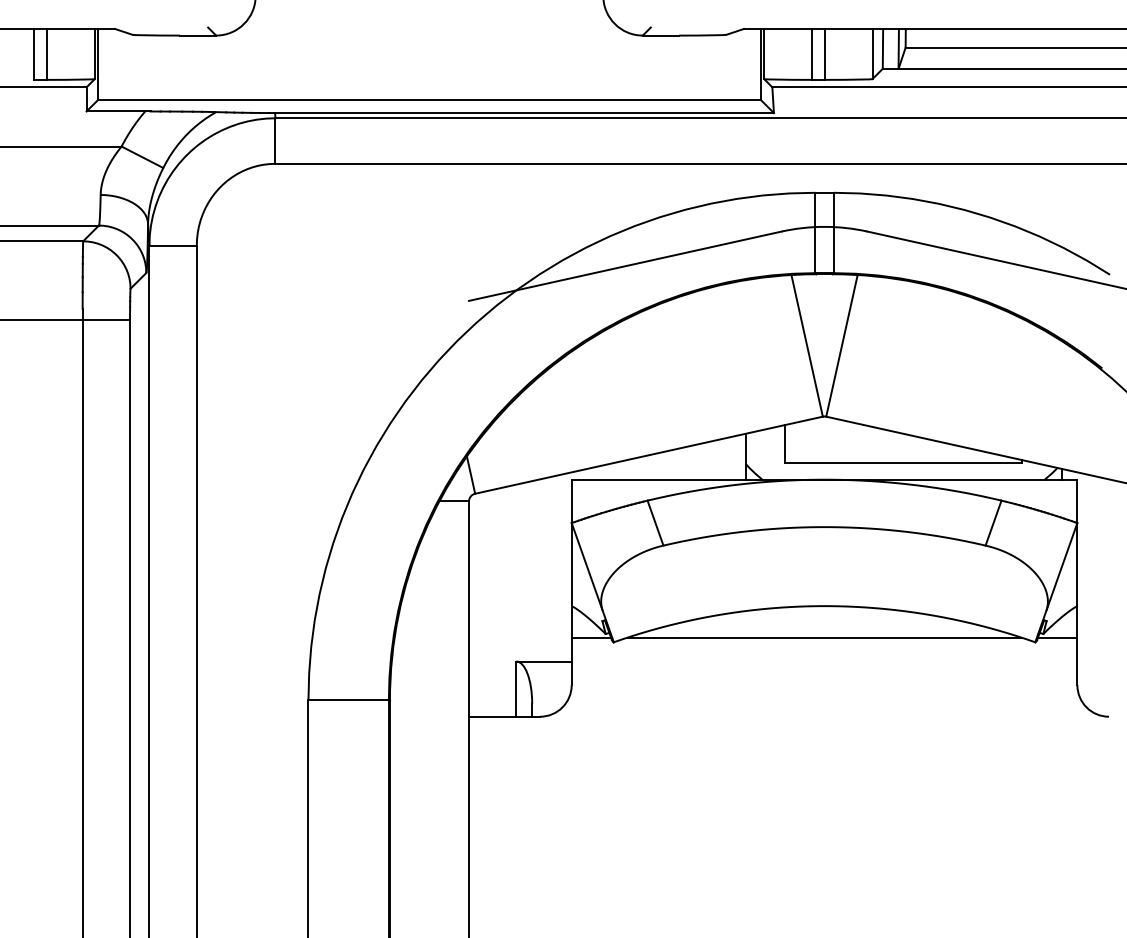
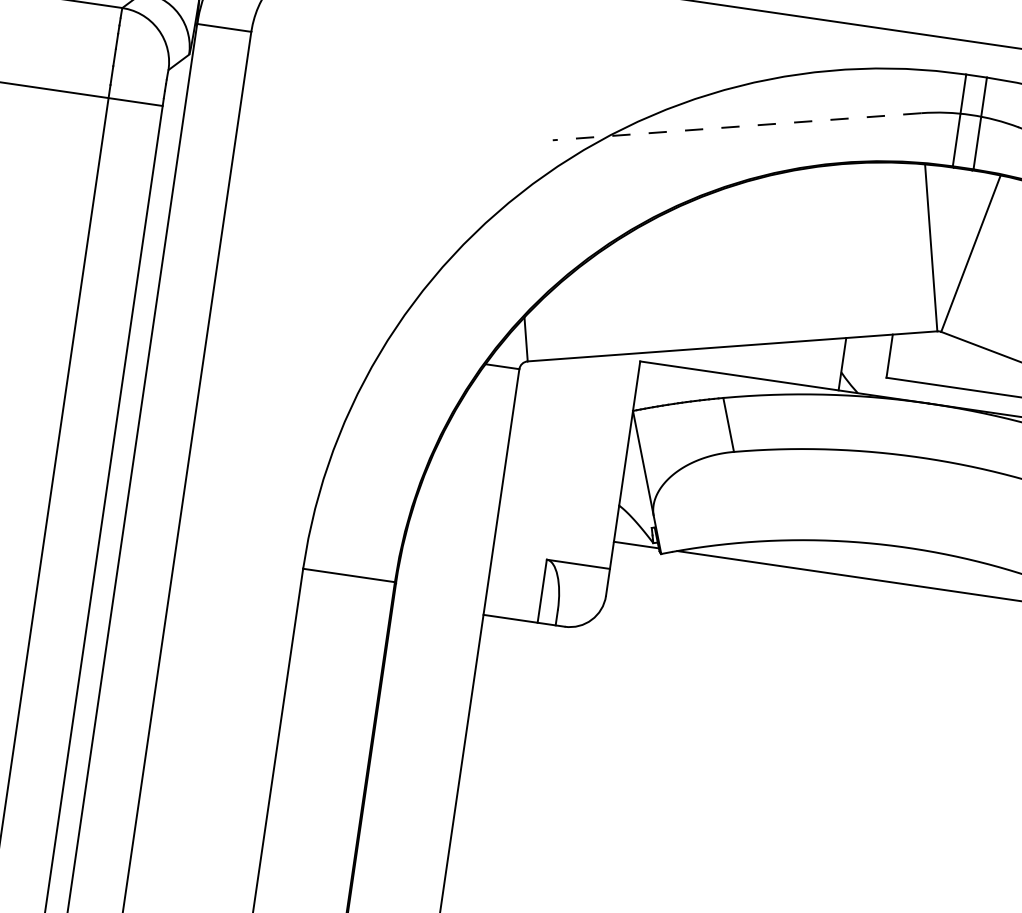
line: (624, 266) -> (735, 126), solid -> dashed

